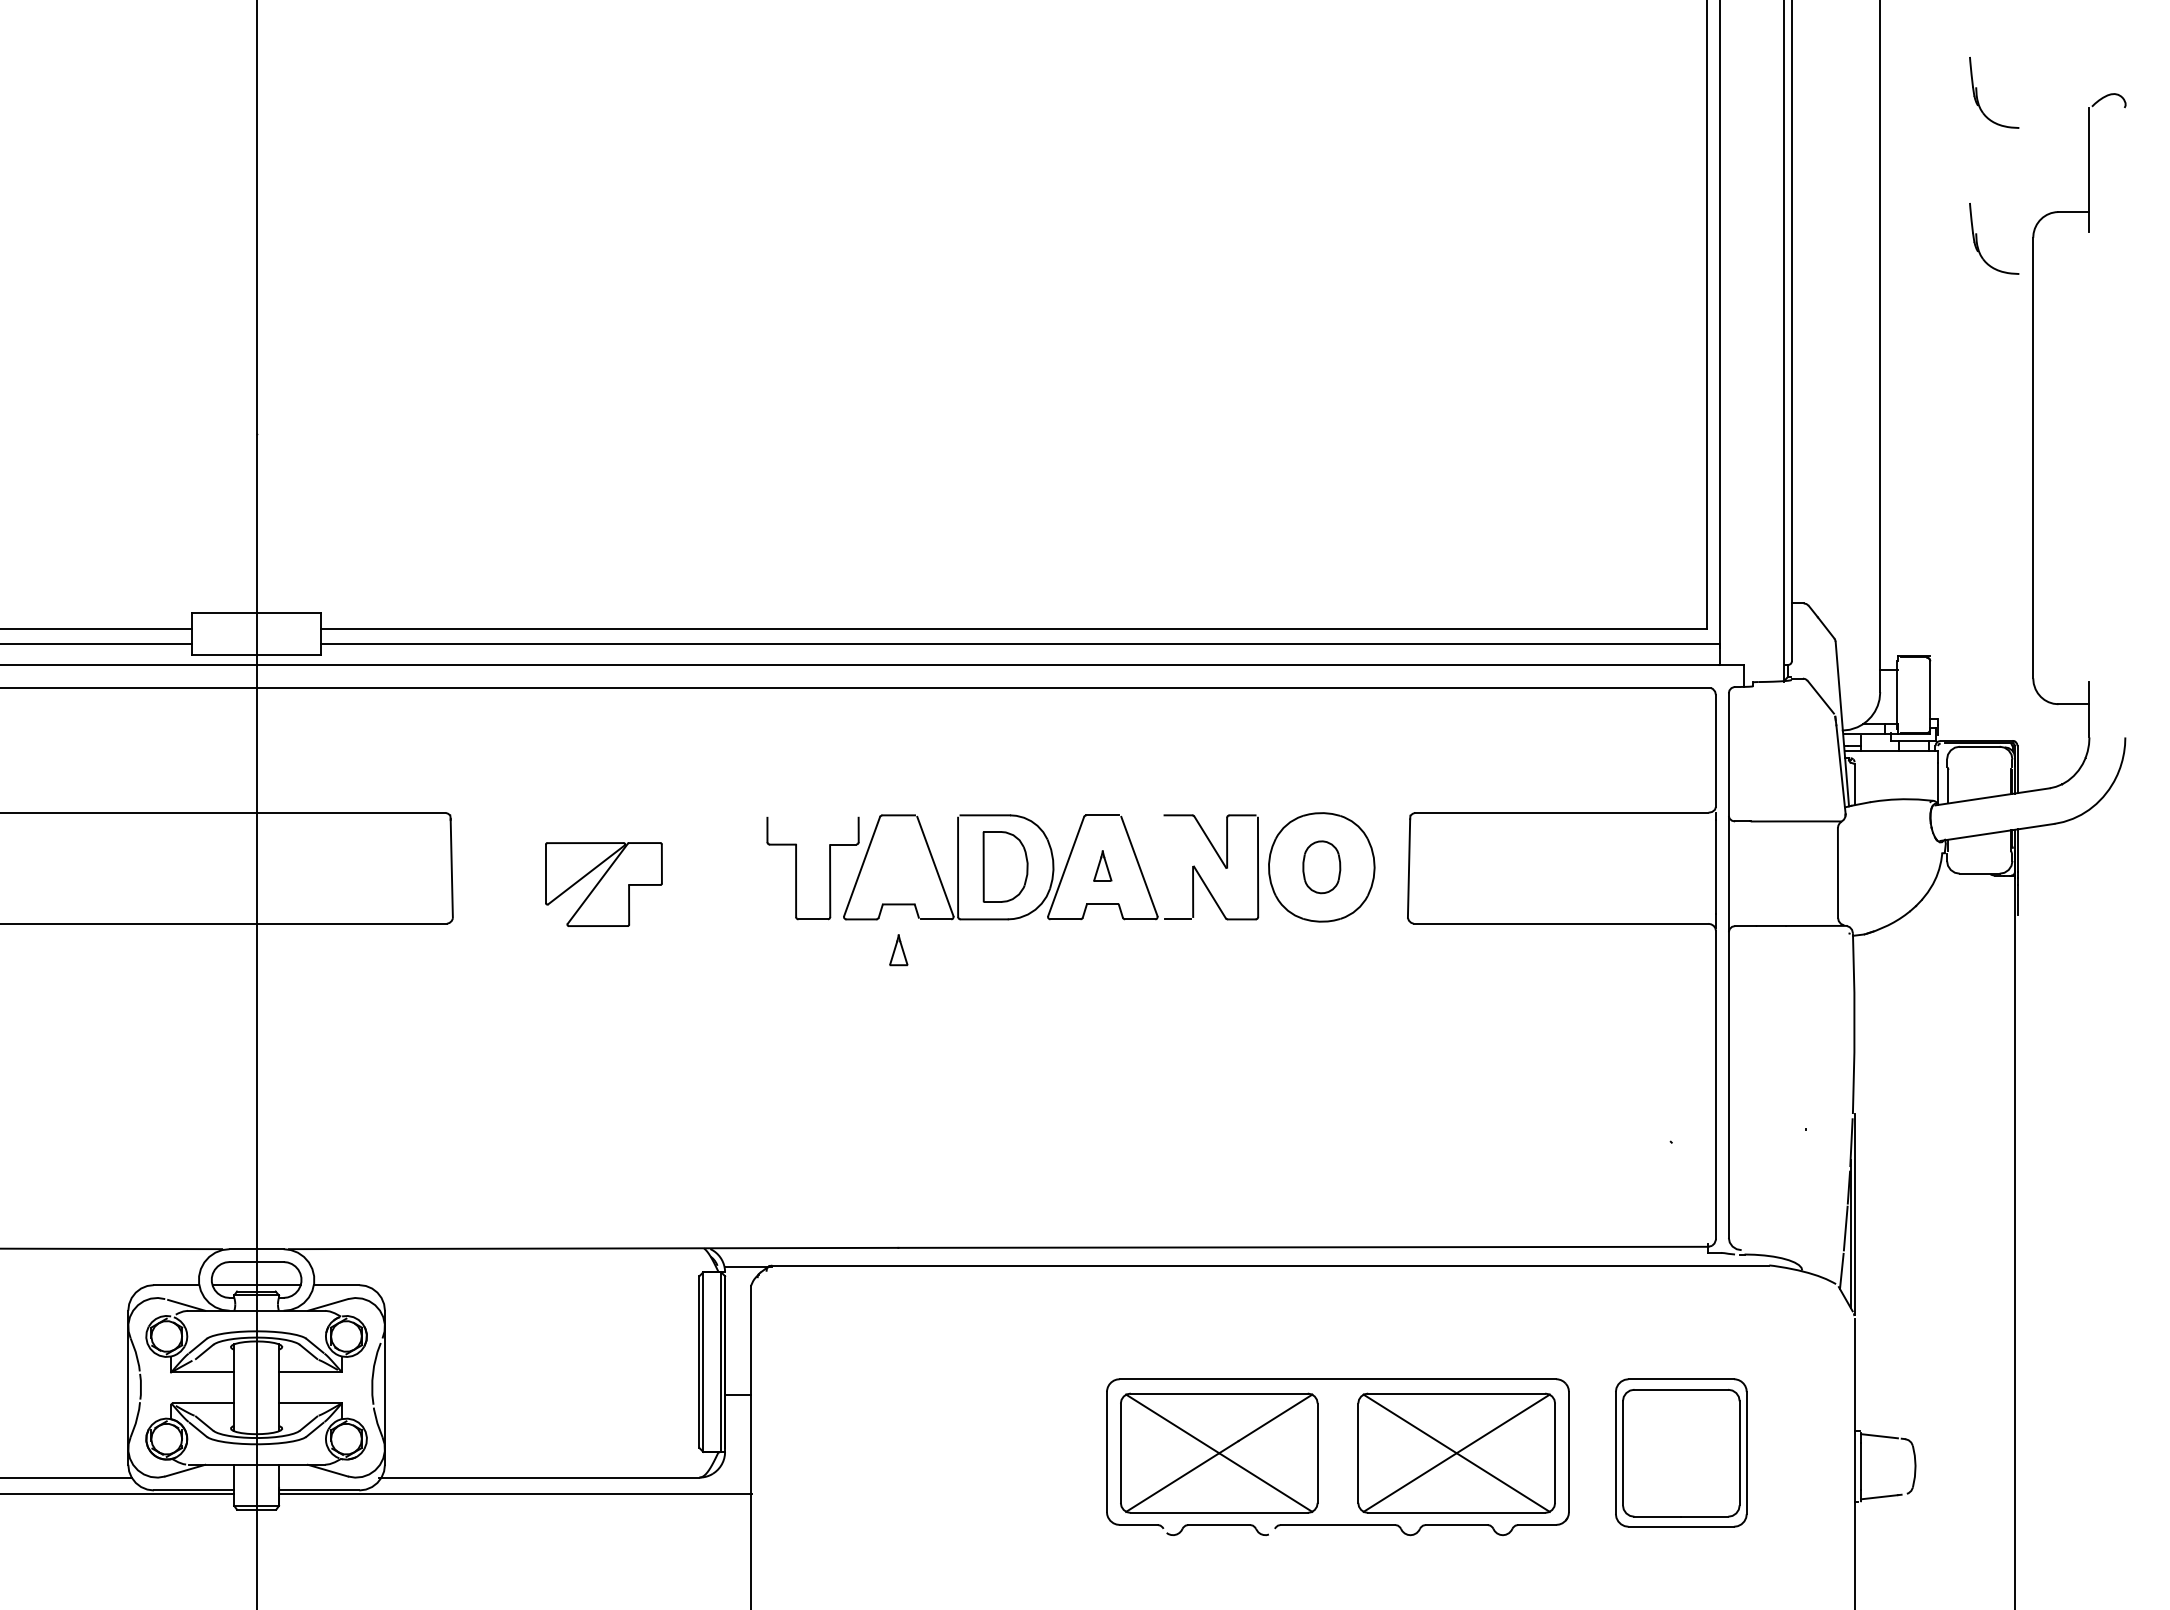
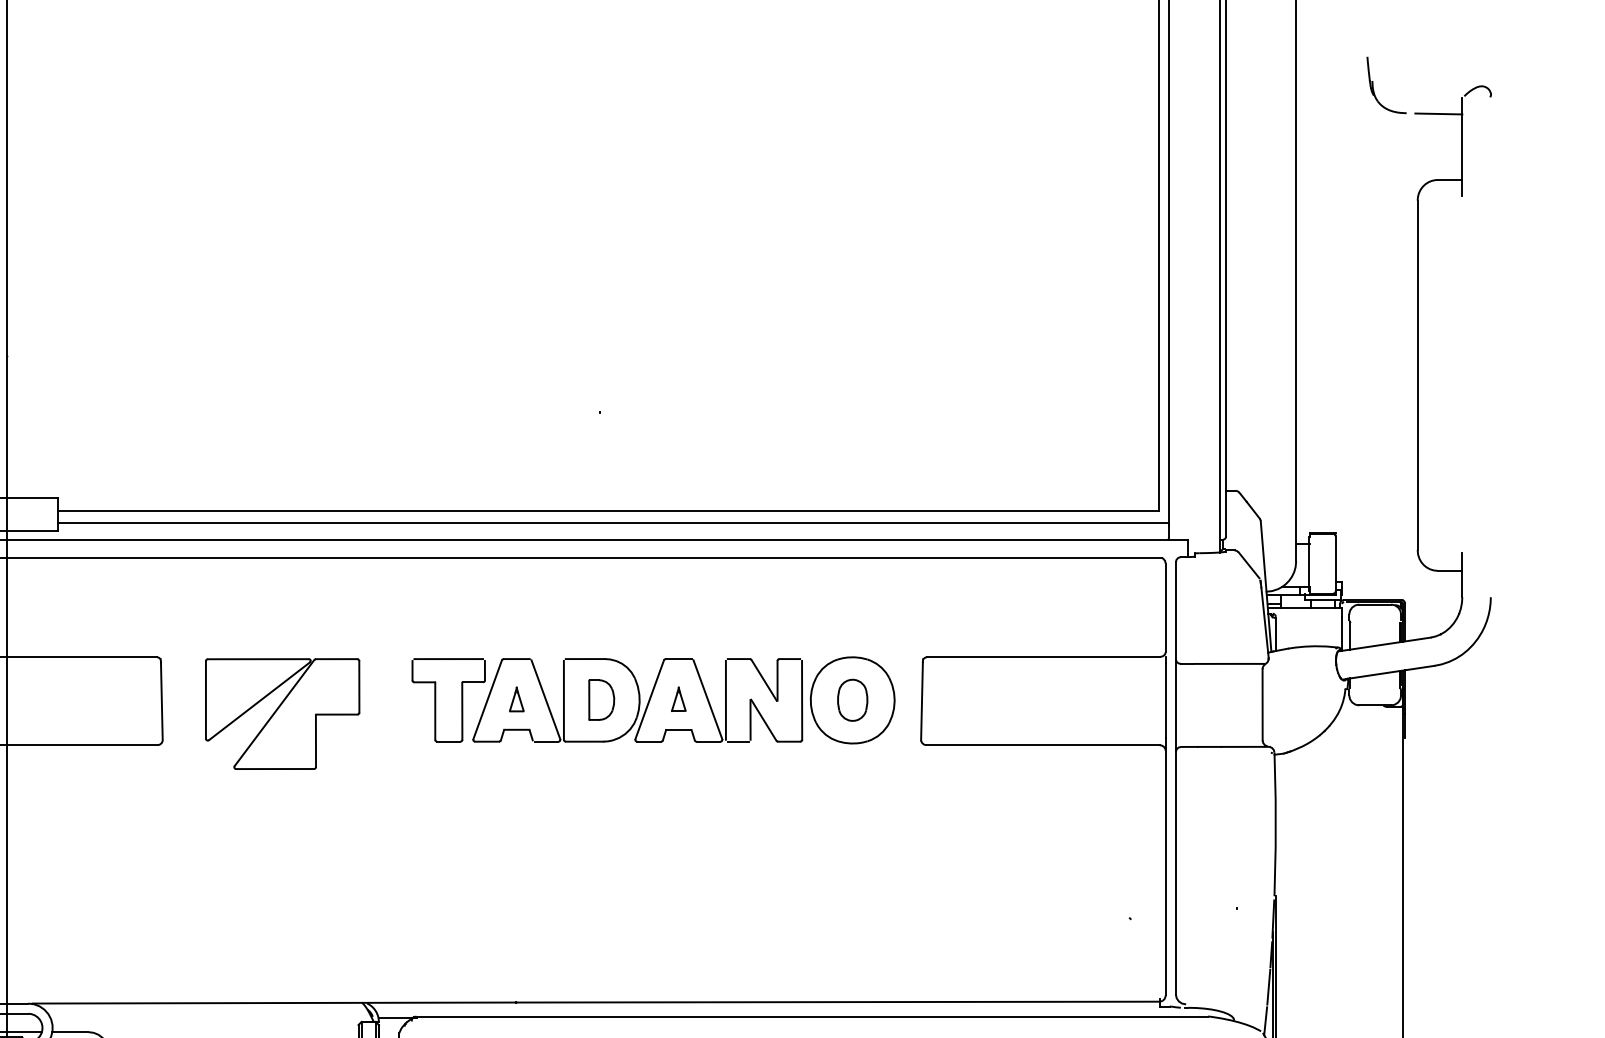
line: (2059, 128) -> (1438, 113), added
part: (1977, 238) -> (1373, 200), removed
line: (812, 815) -> (448, 659), added
part: (1005, 866) -> (601, 699), size x0.71
line: (1162, 866) -> (726, 699), added
part: (603, 884) -> (282, 713), size x1.67
part: (898, 950) -> (516, 699), moved

